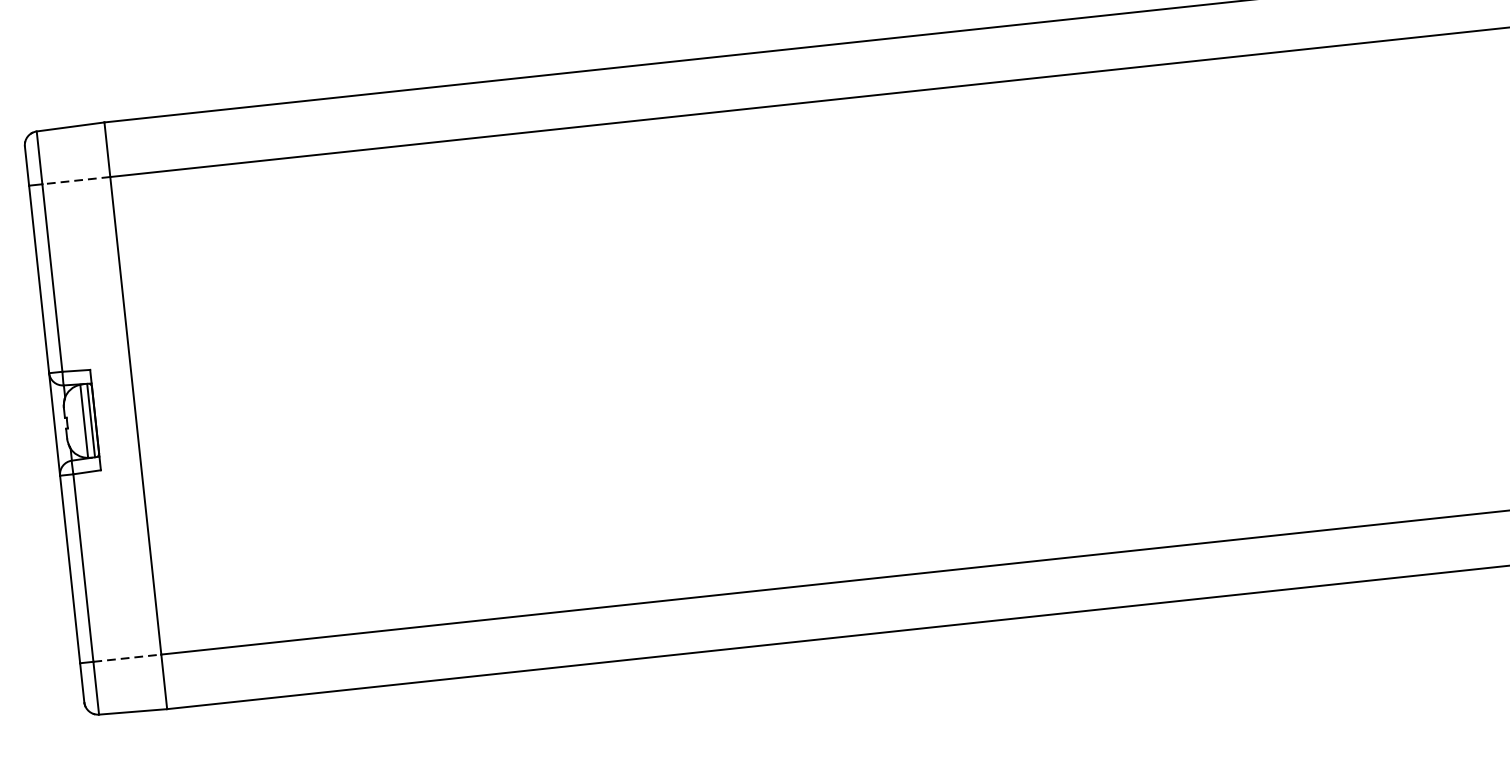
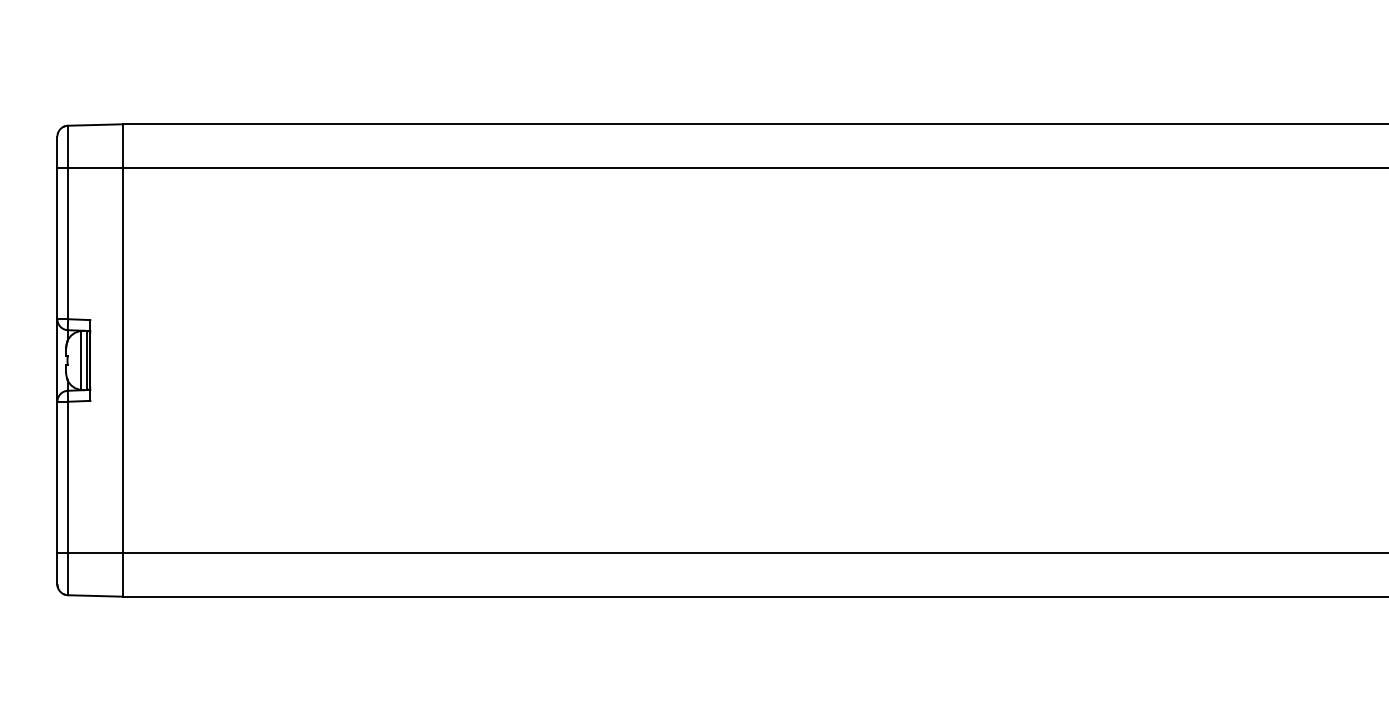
line: (75, 181) -> (94, 168), dashed -> solid
line: (127, 657) -> (95, 552), dashed -> solid

